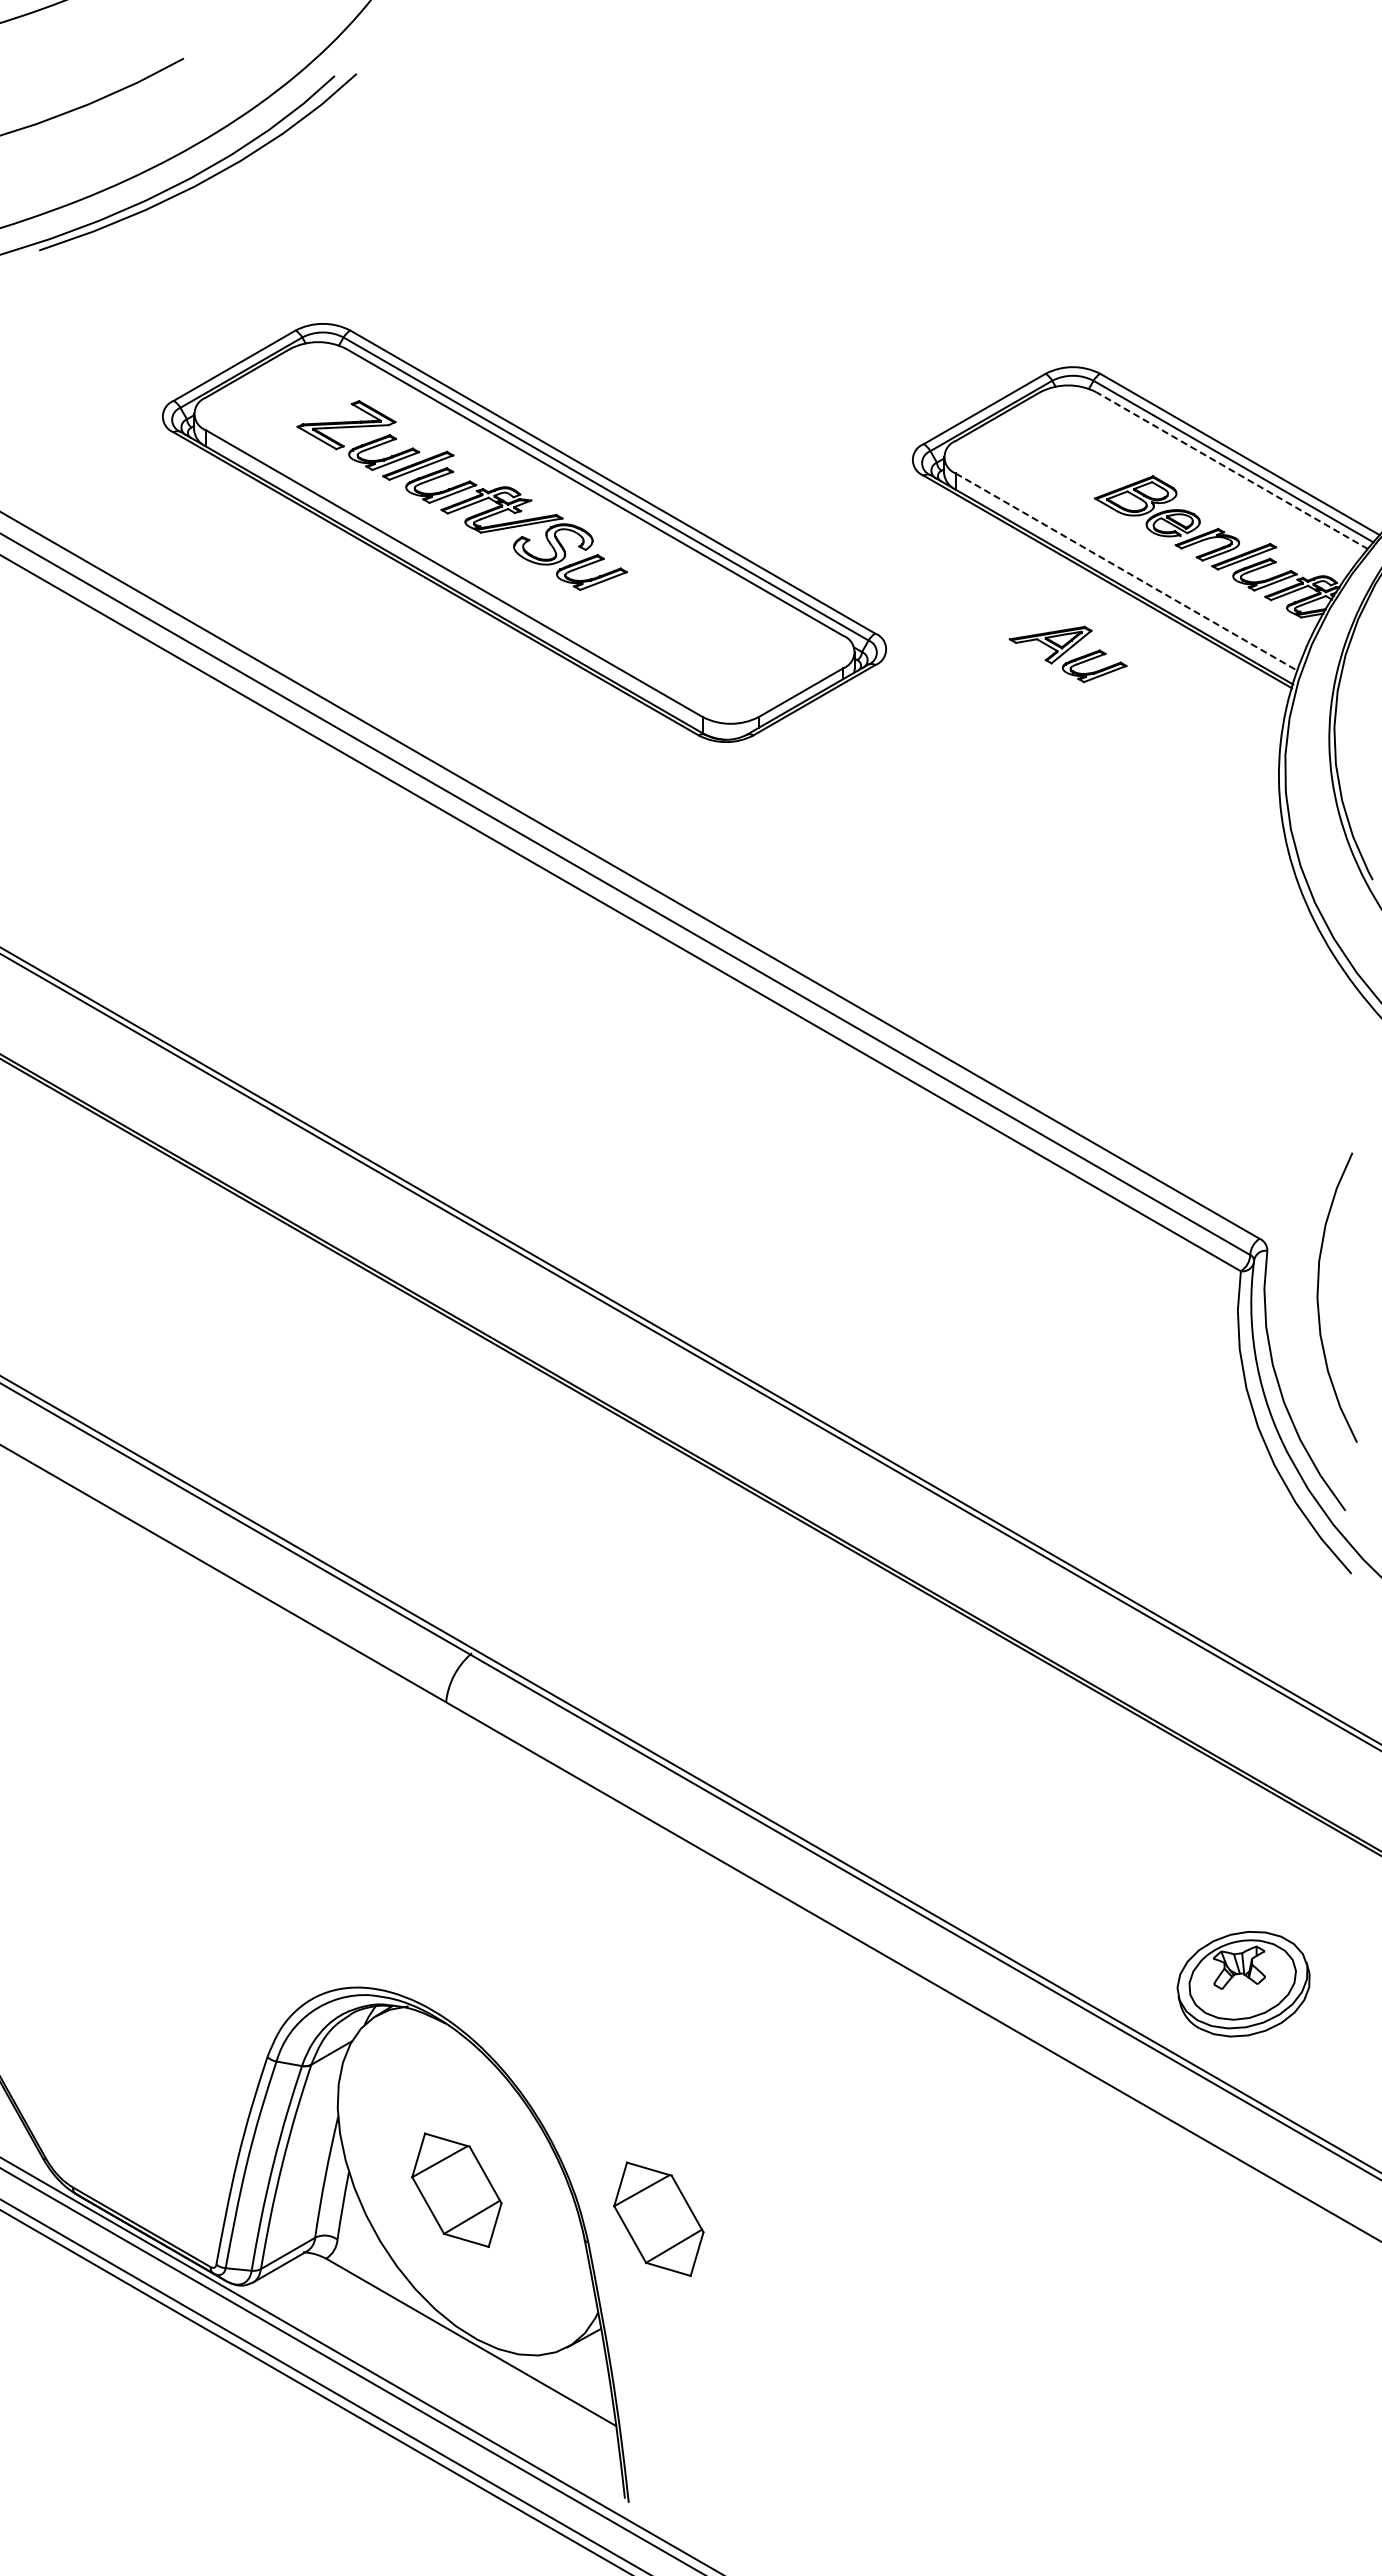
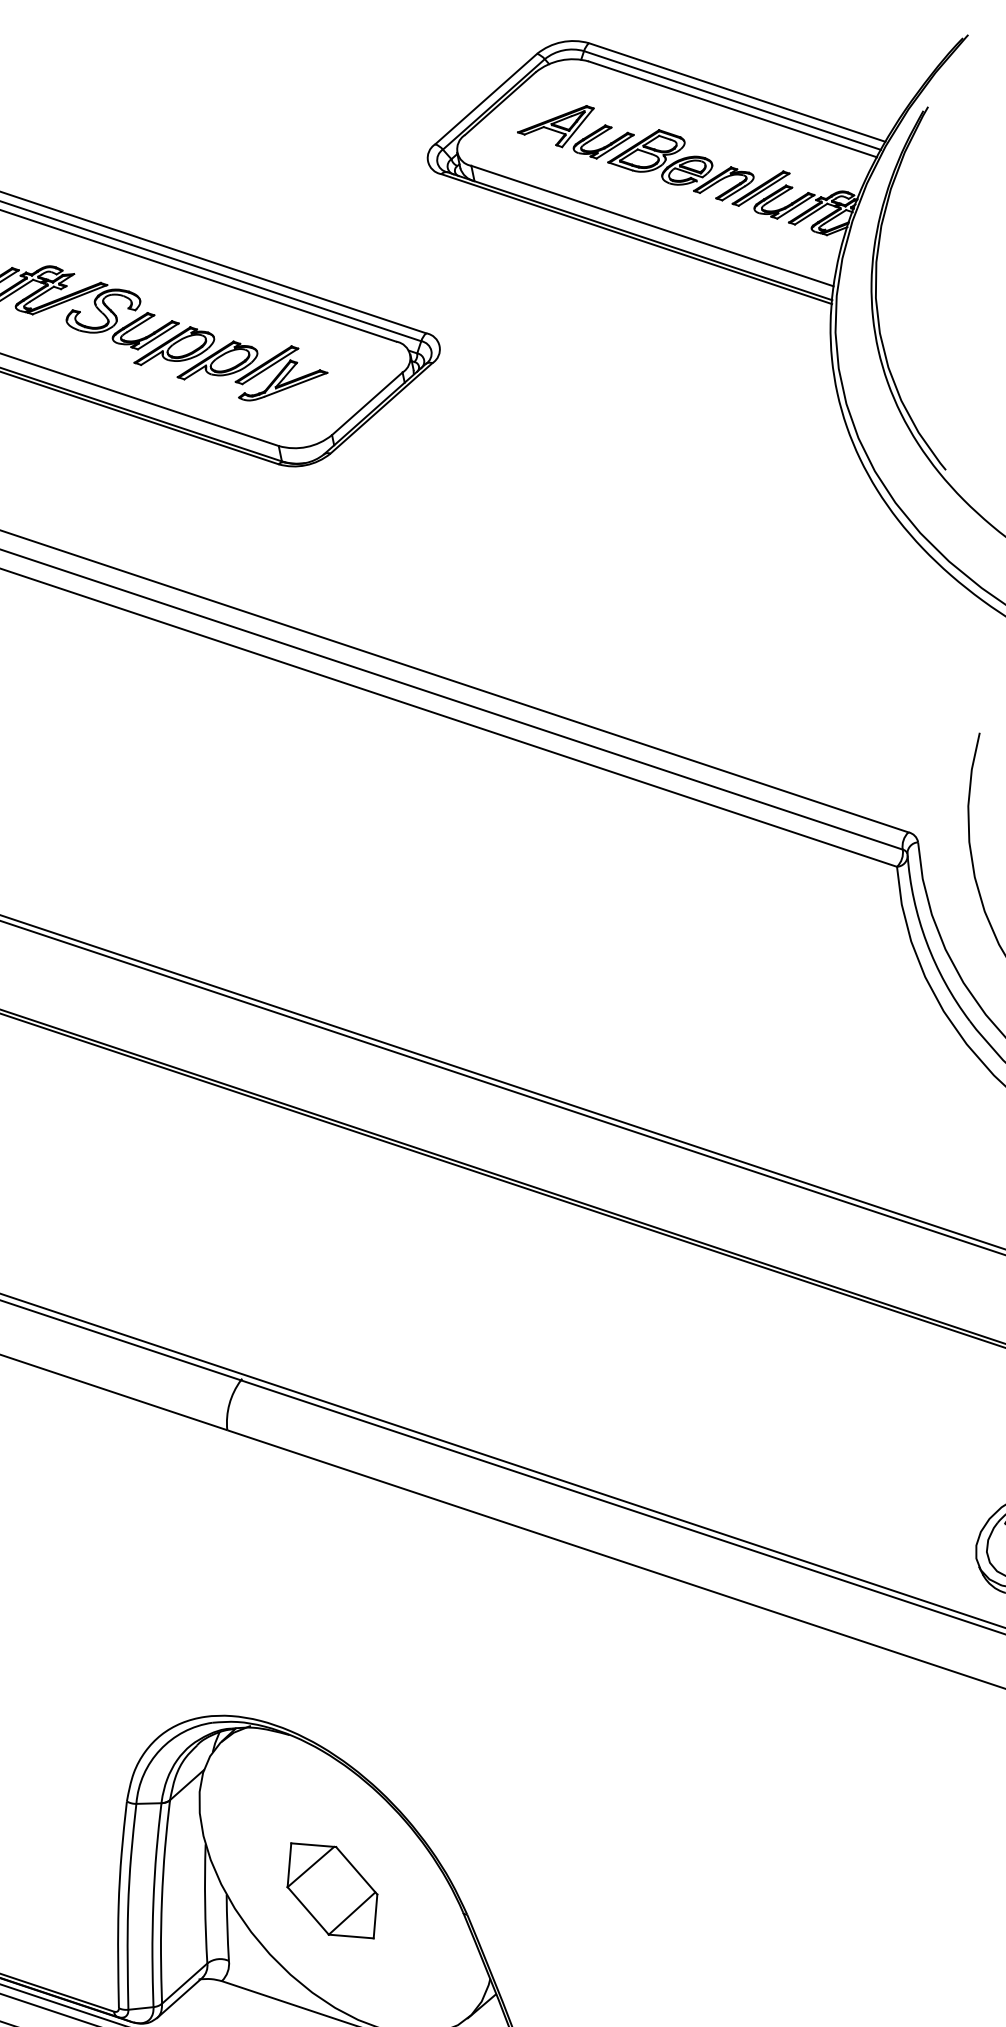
line: (1232, 470) -> (733, 109), dashed -> solid
line: (1126, 572) -> (652, 226), dashed -> solid
part: (670, 621) -> (229, 361), added
part: (1067, 654) -> (575, 135), moved
part: (658, 2218) -> (529, 1878), removed

